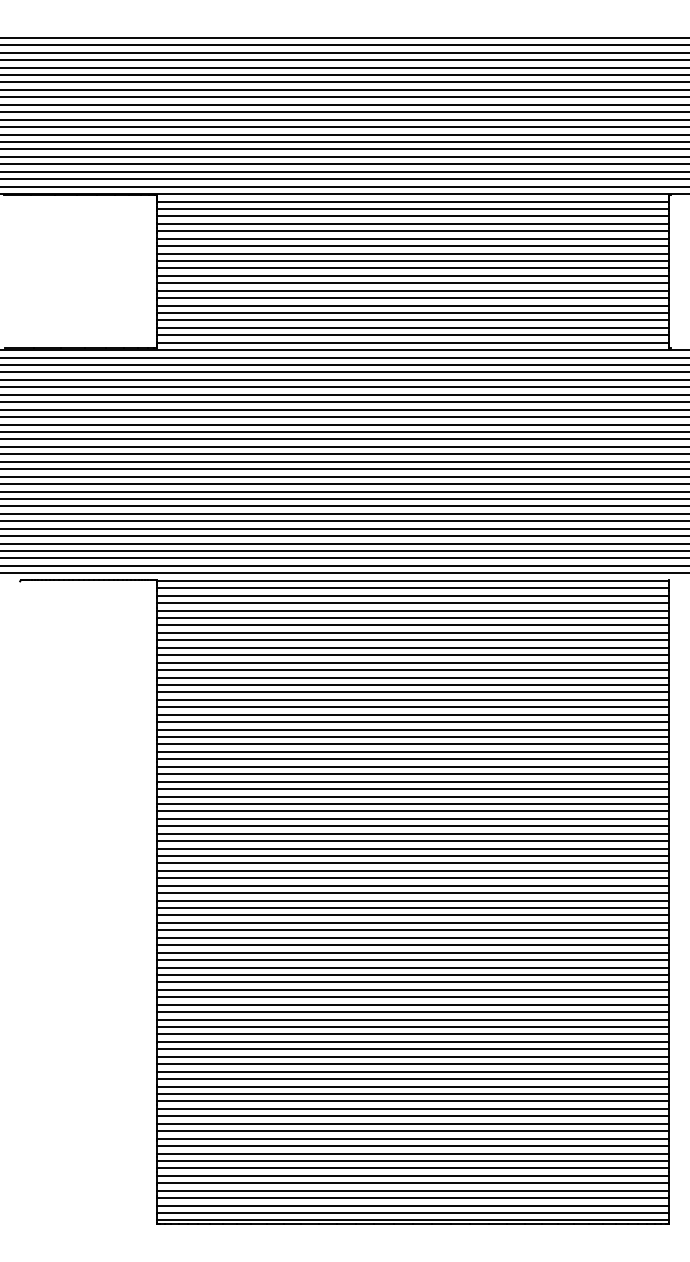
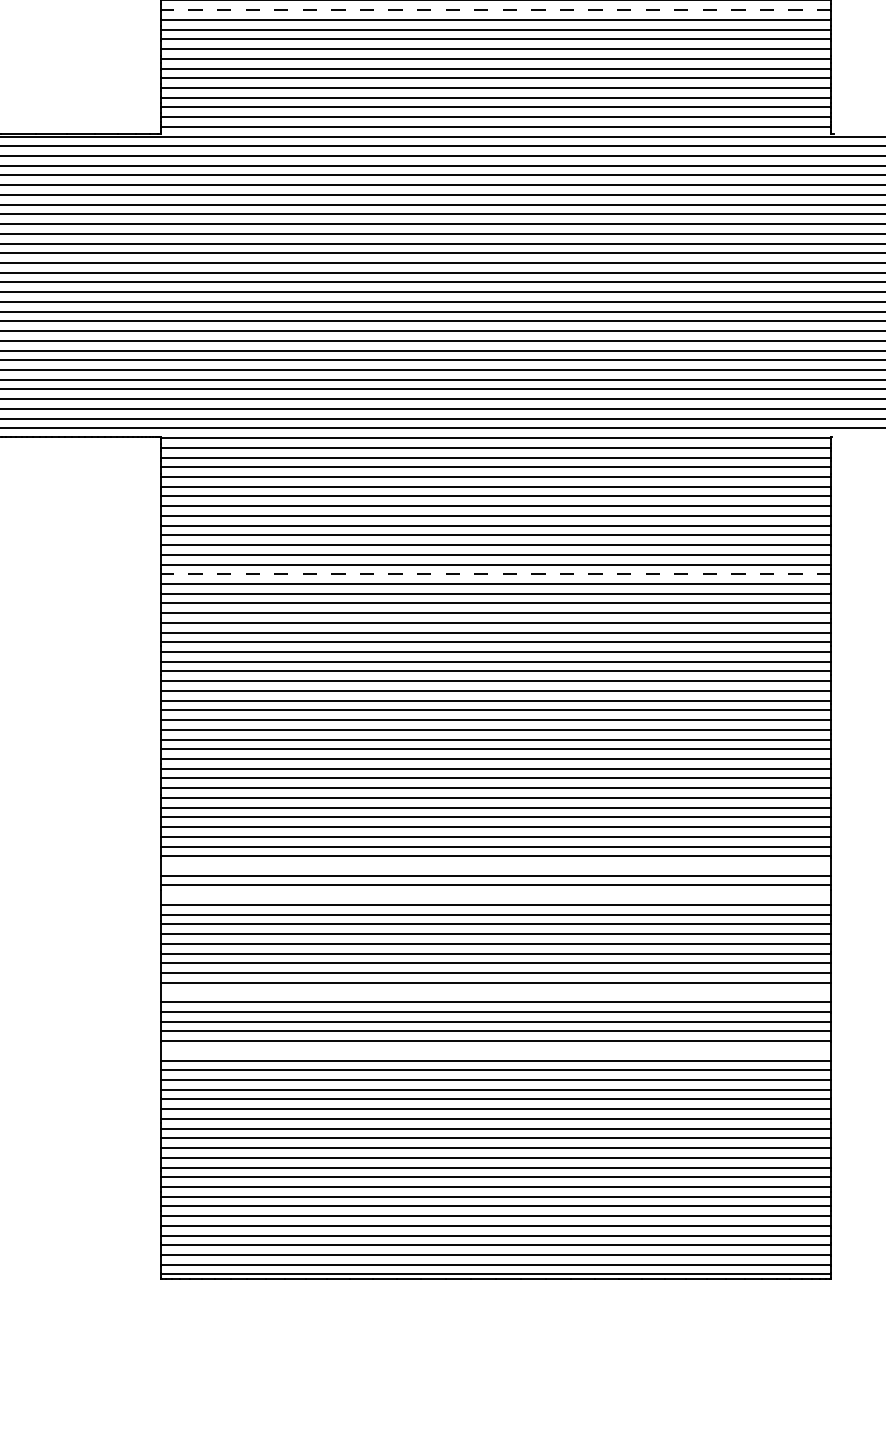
line: (412, 253) -> (495, 10), solid -> dashed
line: (412, 684) -> (495, 573), solid -> dashed
line: (412, 908) -> (495, 866), removed
line: (412, 930) -> (495, 895), removed
line: (412, 1004) -> (495, 992), removed
line: (412, 1049) -> (495, 1050), removed

